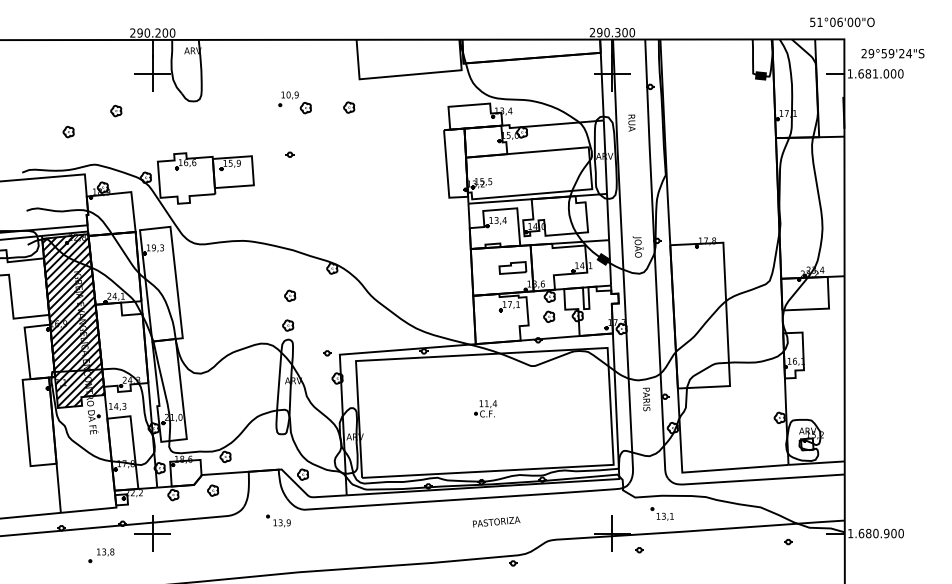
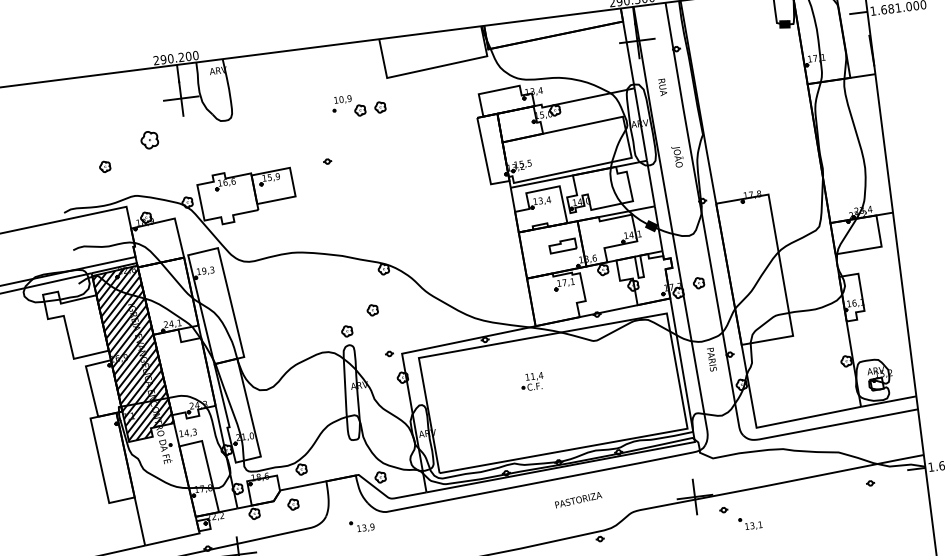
part: (294, 102) -> (348, 106), moved
part: (116, 110) -> (149, 139), size x1.6
text: (637, 246) -> (677, 156), moved
part: (290, 295) -> (373, 309), moved
part: (549, 316) -> (699, 282), moved
part: (485, 408) -> (532, 381), moved
part: (661, 513) -> (749, 523), moved

